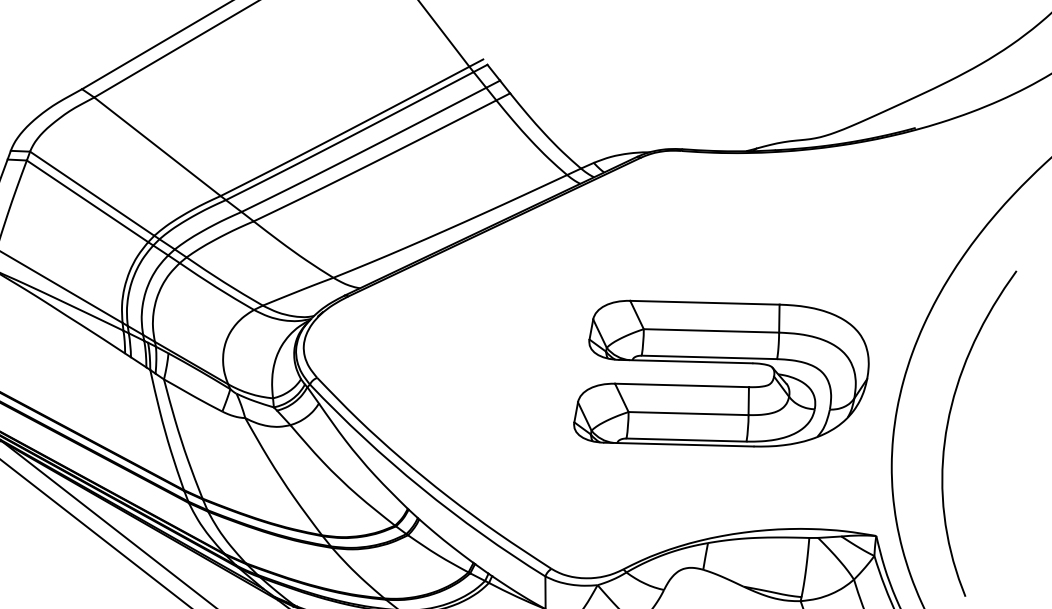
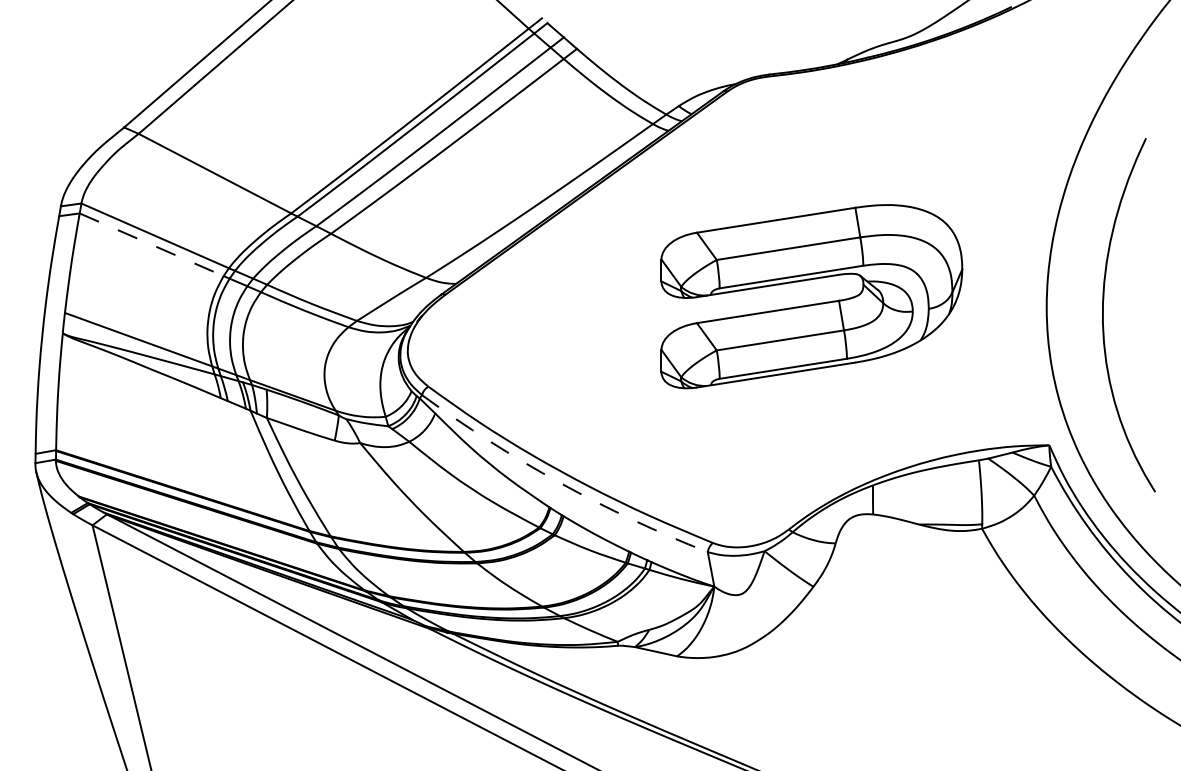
line: (87, 201) -> (151, 244), solid -> dashed
part: (725, 385) -> (813, 303), moved
arc: (421, 487) -> (559, 482), solid -> dashed

